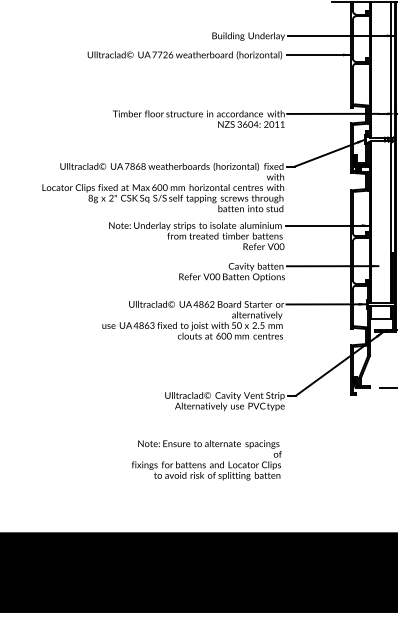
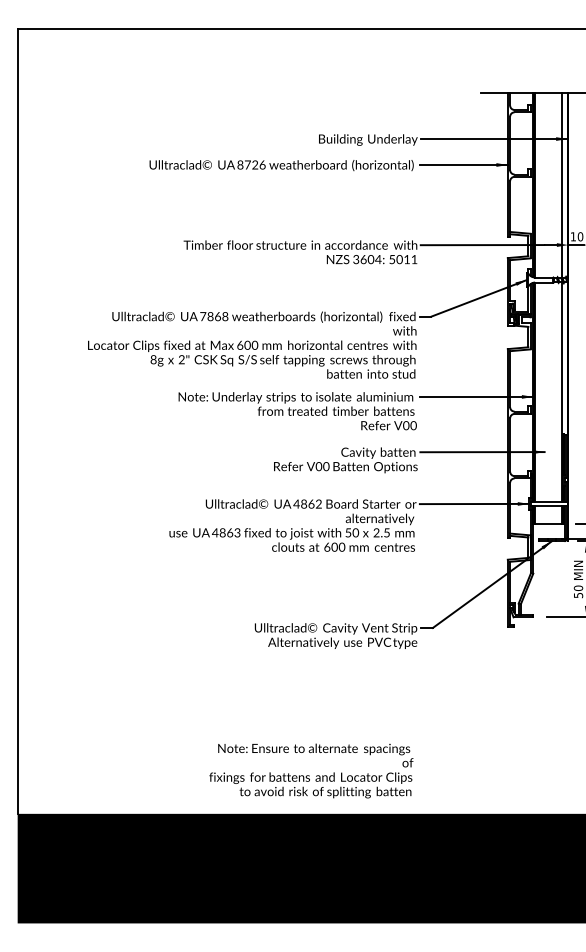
text: (154, 54) -> (240, 164), 7726 -> 8726
text: (266, 124) -> (392, 259), 2011 -> 5011
text: (206, 459) -> (311, 770), moved

